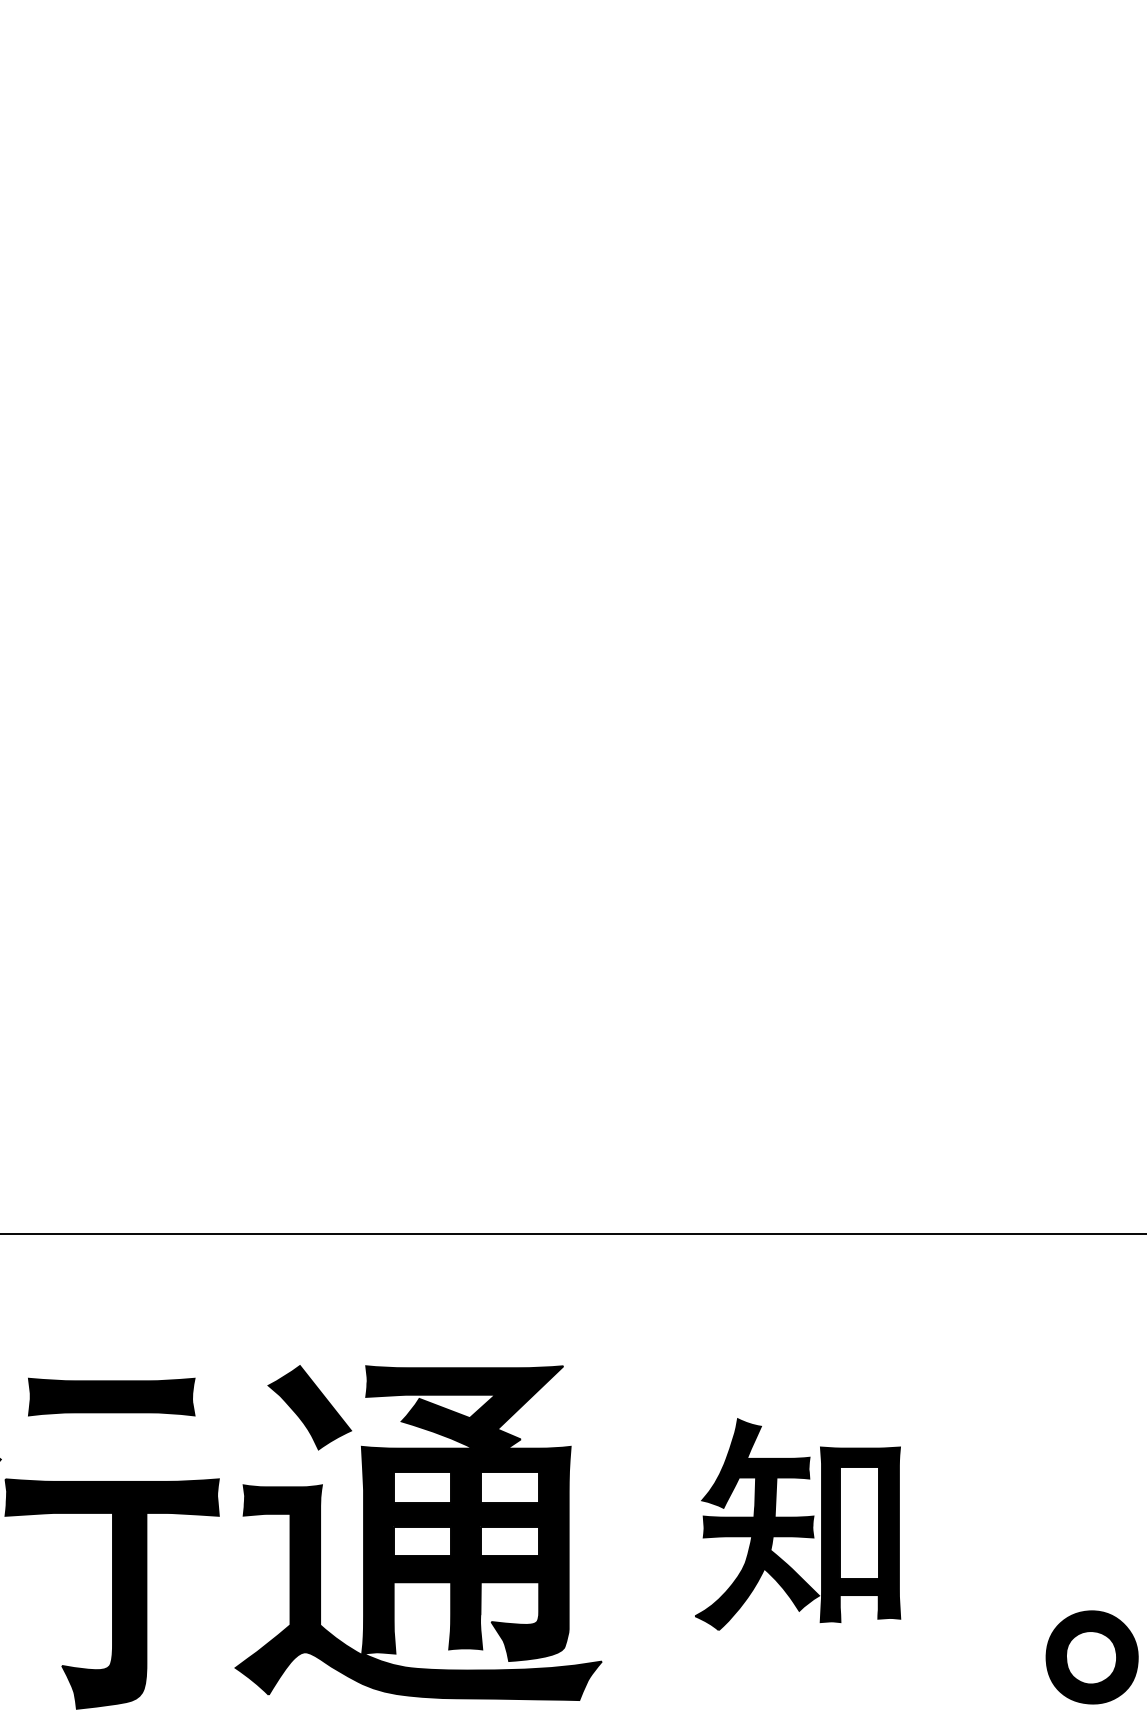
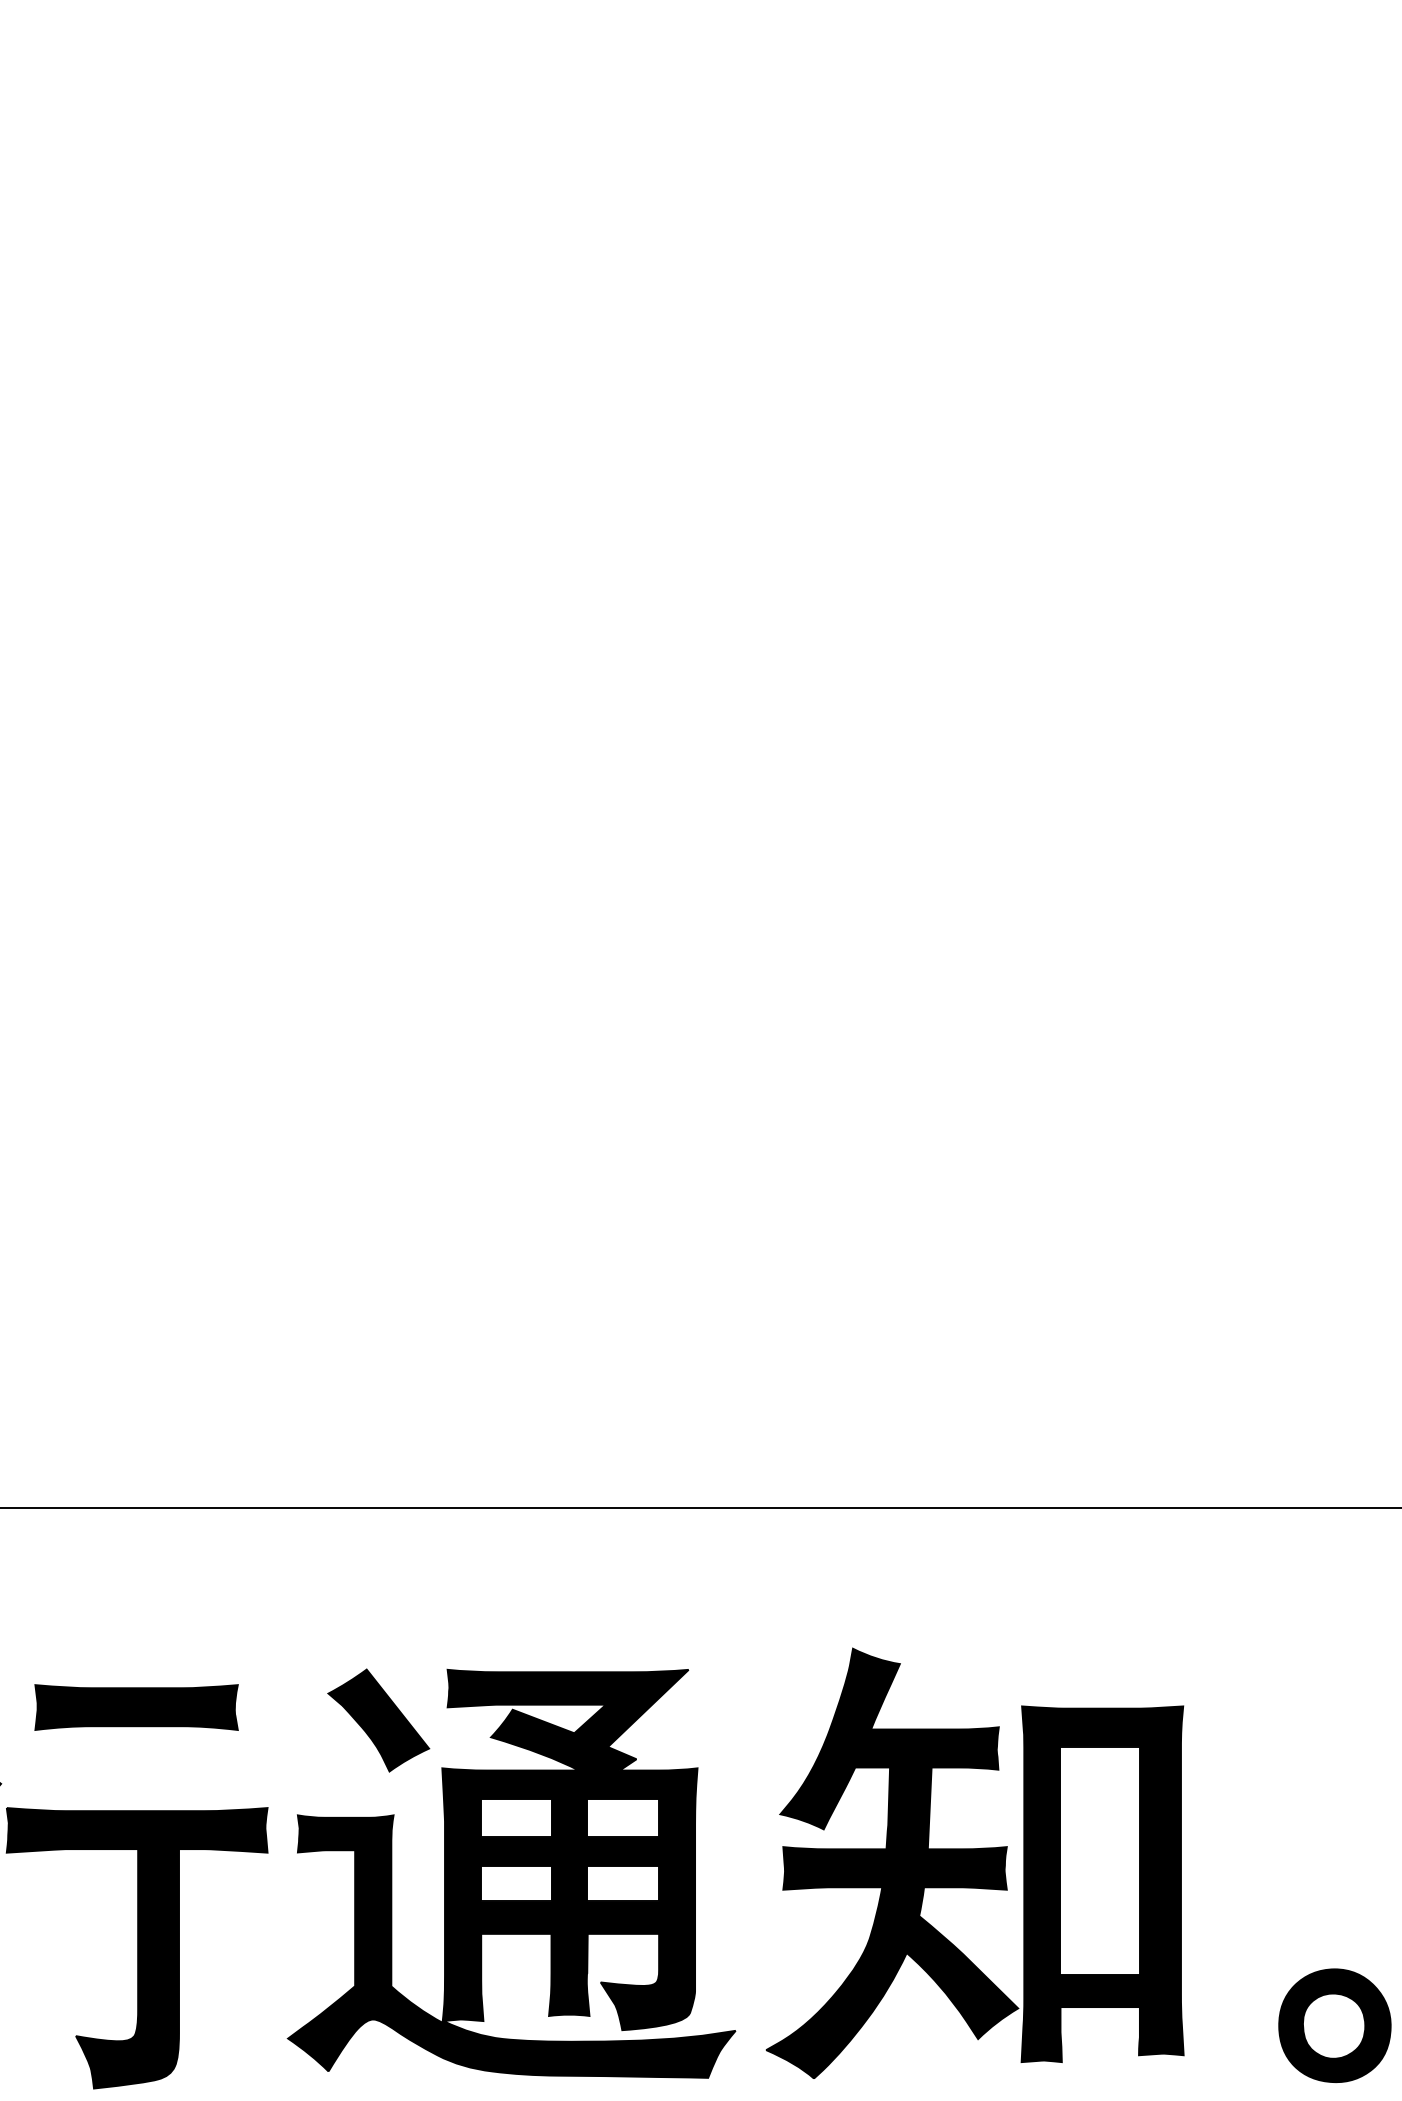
part: (797, 1524) -> (974, 1863), size x1.67

